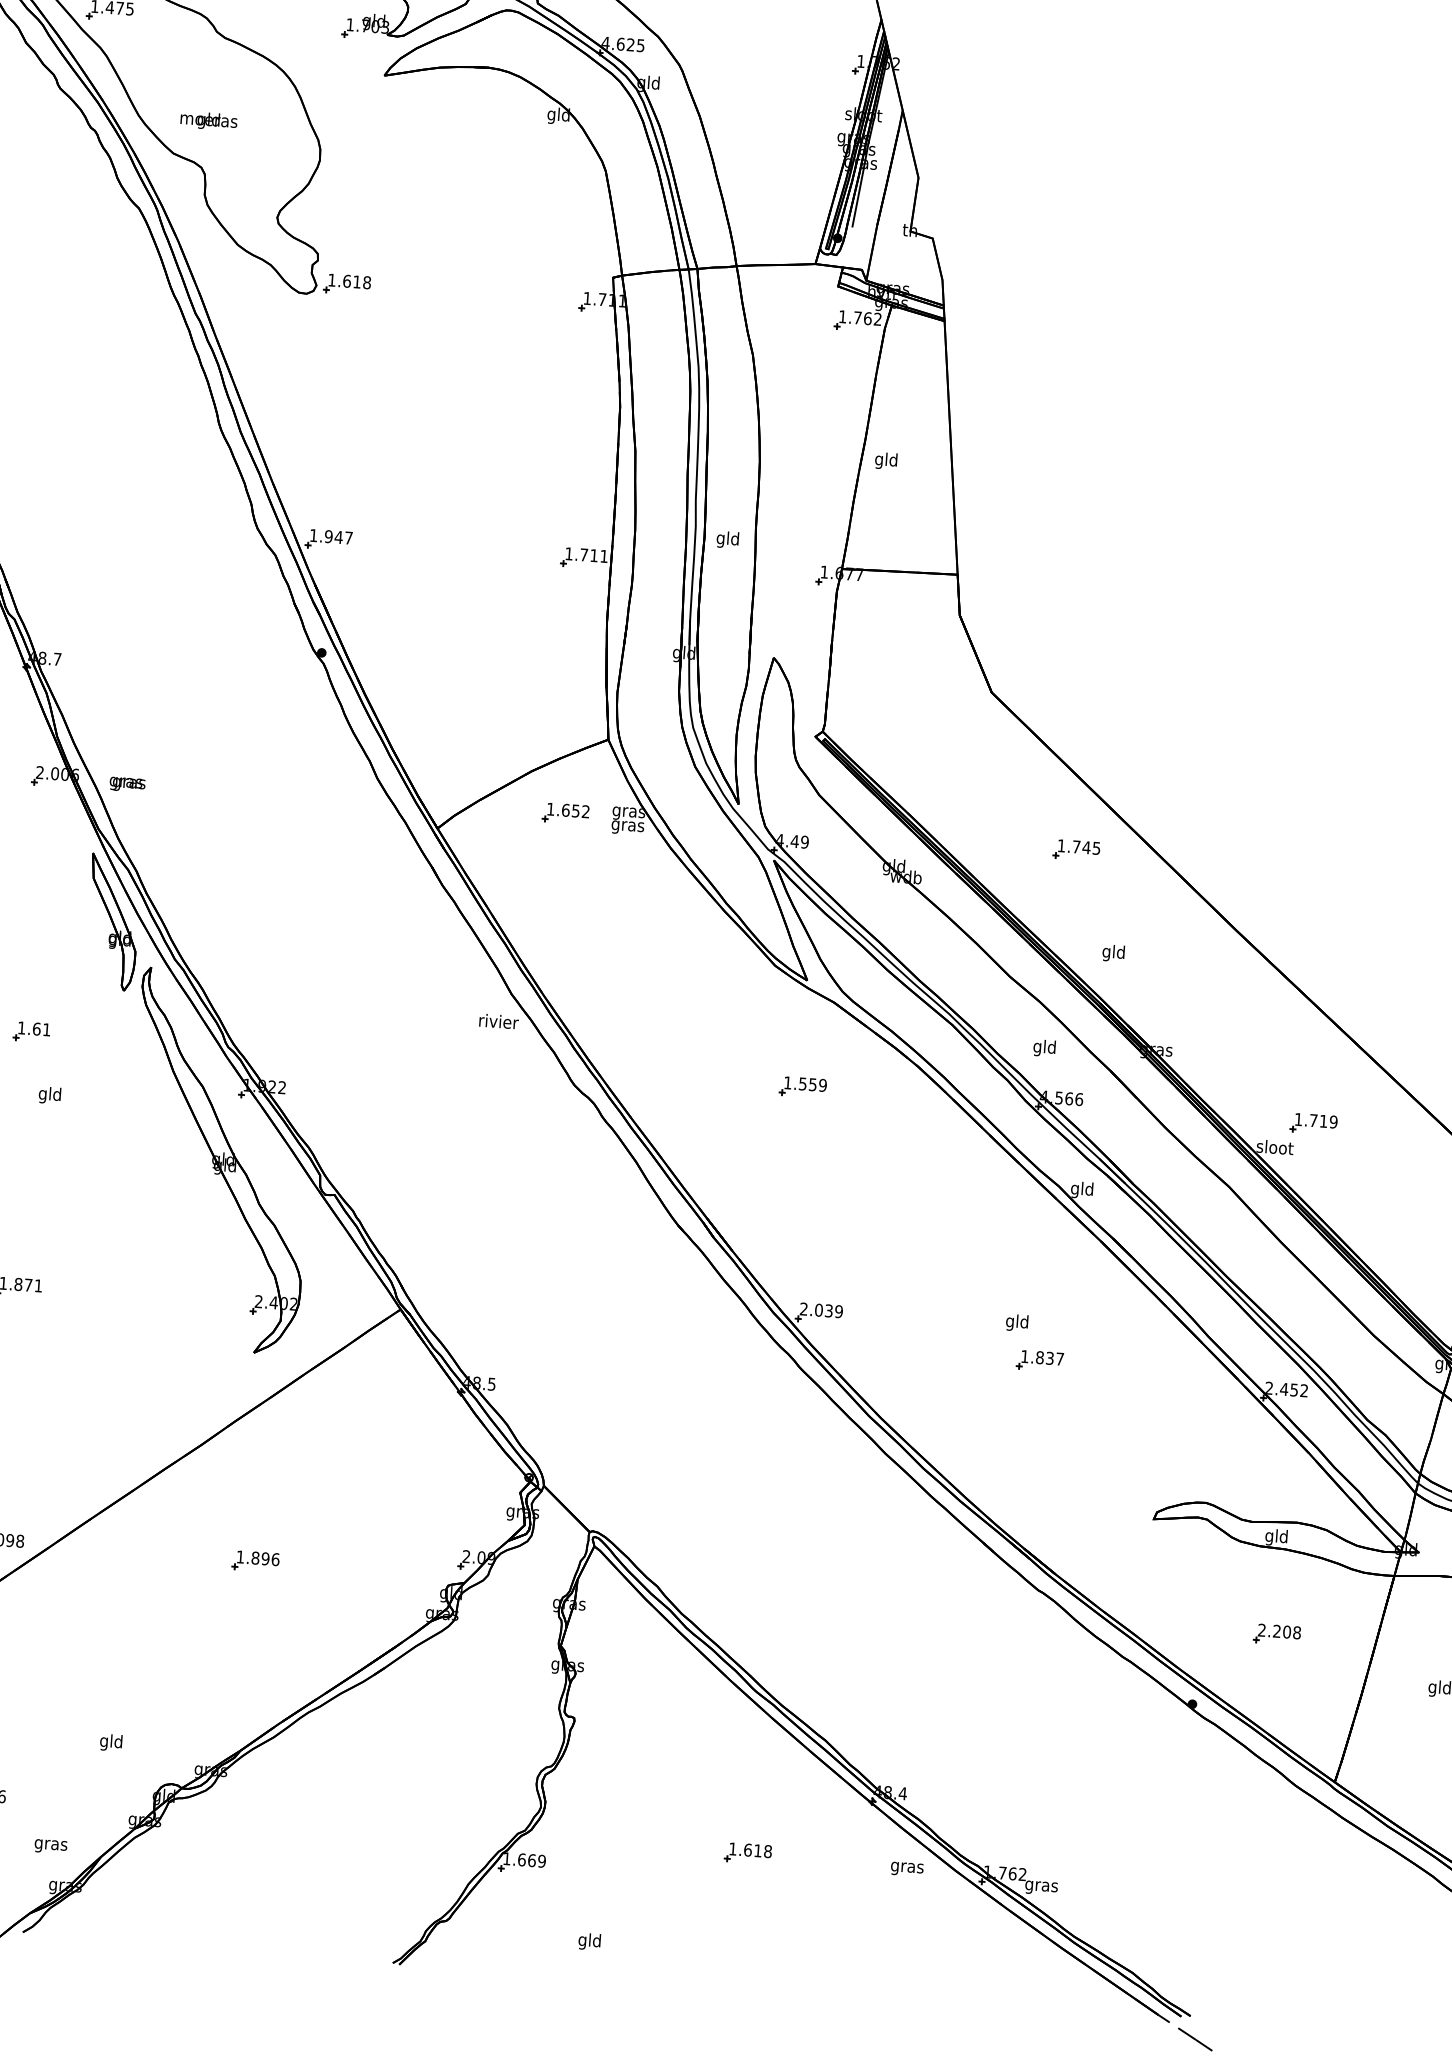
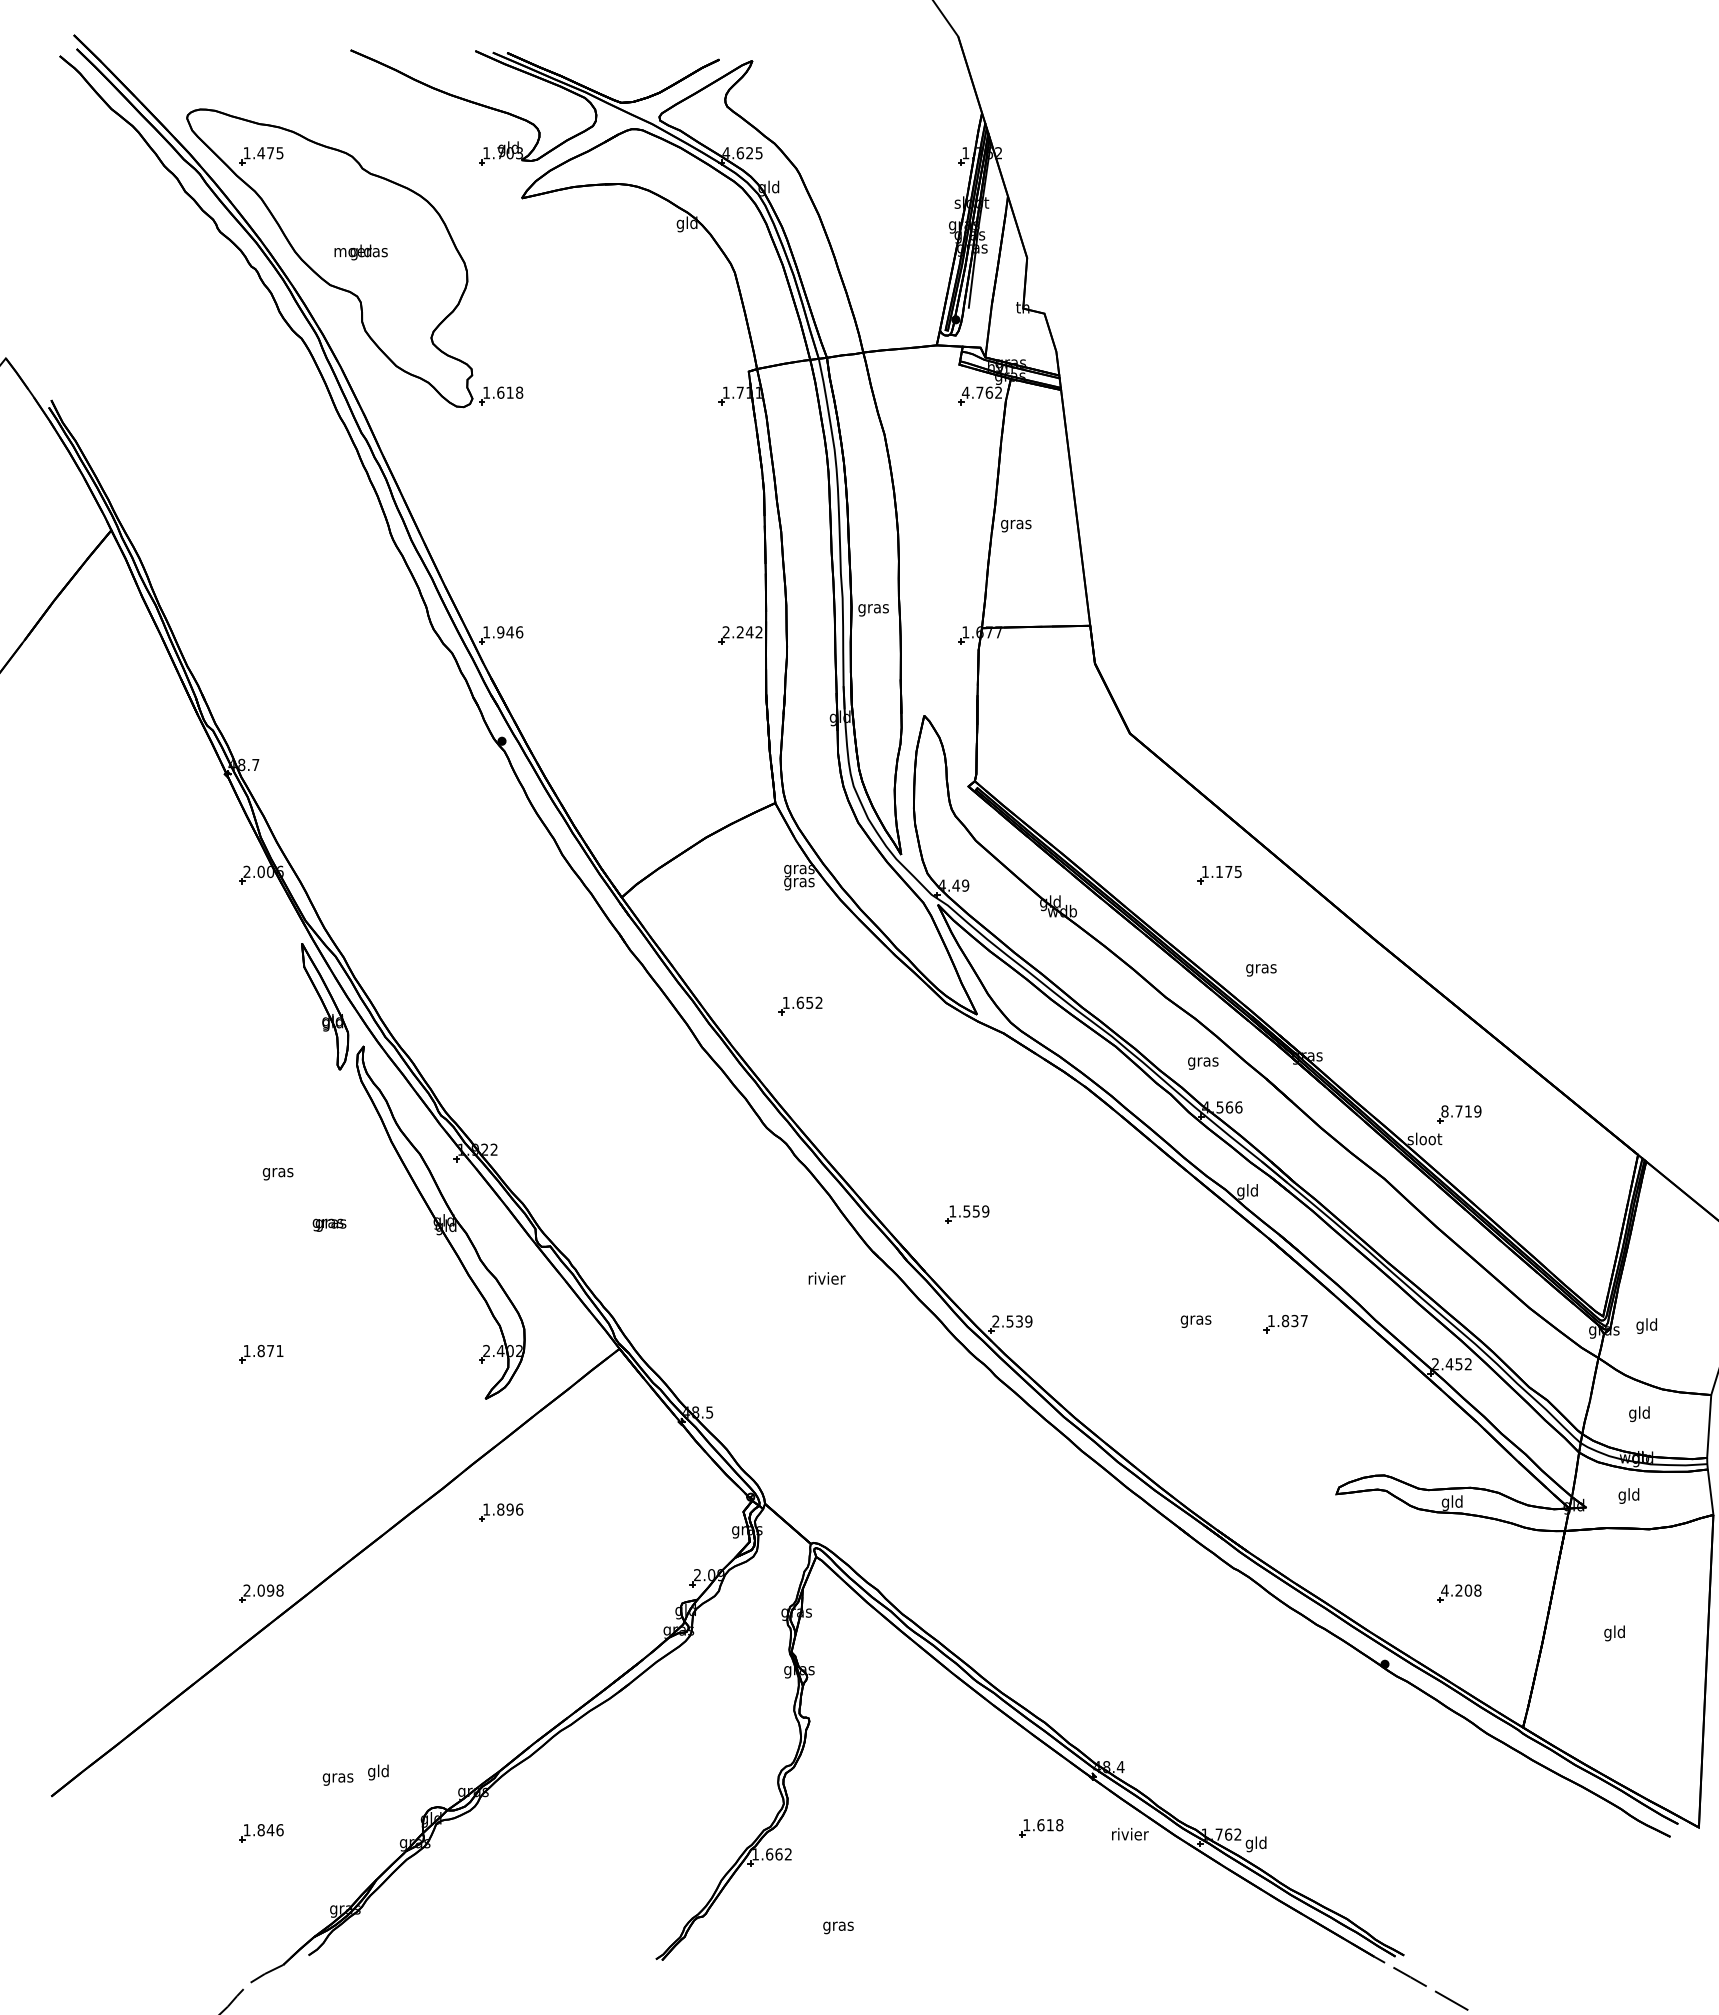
text: (842, 316) -> (965, 392), 1.762 -> 4.762
text: (886, 461) -> (1016, 524), gld -> gras
text: (348, 538) -> (519, 632), 1.947 -> 1.946
text: (727, 539) -> (873, 608), gld -> gras
text: (586, 555) -> (742, 632), 1.711 -> 2.242
text: (127, 783) -> (329, 1224), moved
part: (565, 813) -> (800, 1005), moved
text: (1081, 846) -> (1224, 871), 1.745 -> 1.175
text: (1113, 953) -> (1261, 968), gld -> gras
text: (498, 1021) -> (826, 1278), moved
part: (31, 1031) -> (256, 1114), removed
text: (1045, 1047) -> (1203, 1061), gld -> gras
part: (803, 1087) -> (967, 1214), moved
text: (49, 1095) -> (277, 1172), gld -> gras
text: (1298, 1119) -> (1444, 1111), 1.719 -> 8.719
text: (818, 1310) -> (1009, 1321), 2.039 -> 2.539
text: (1016, 1322) -> (1195, 1319), gld -> gras
part: (1039, 1360) -> (1285, 1323), moved
part: (256, 1561) -> (501, 1512), moved
text: (1261, 1630) -> (1444, 1590), 2.208 -> 4.208
text: (50, 1846) -> (337, 1779), moved
part: (748, 1853) -> (1041, 1828), moved
text: (542, 1861) -> (788, 1854), 1.669 -> 1.662
text: (908, 1867) -> (1130, 1835), gras -> rivier
text: (1041, 1886) -> (1256, 1844), gras -> gld
text: (589, 1942) -> (838, 1926), gld -> gras

